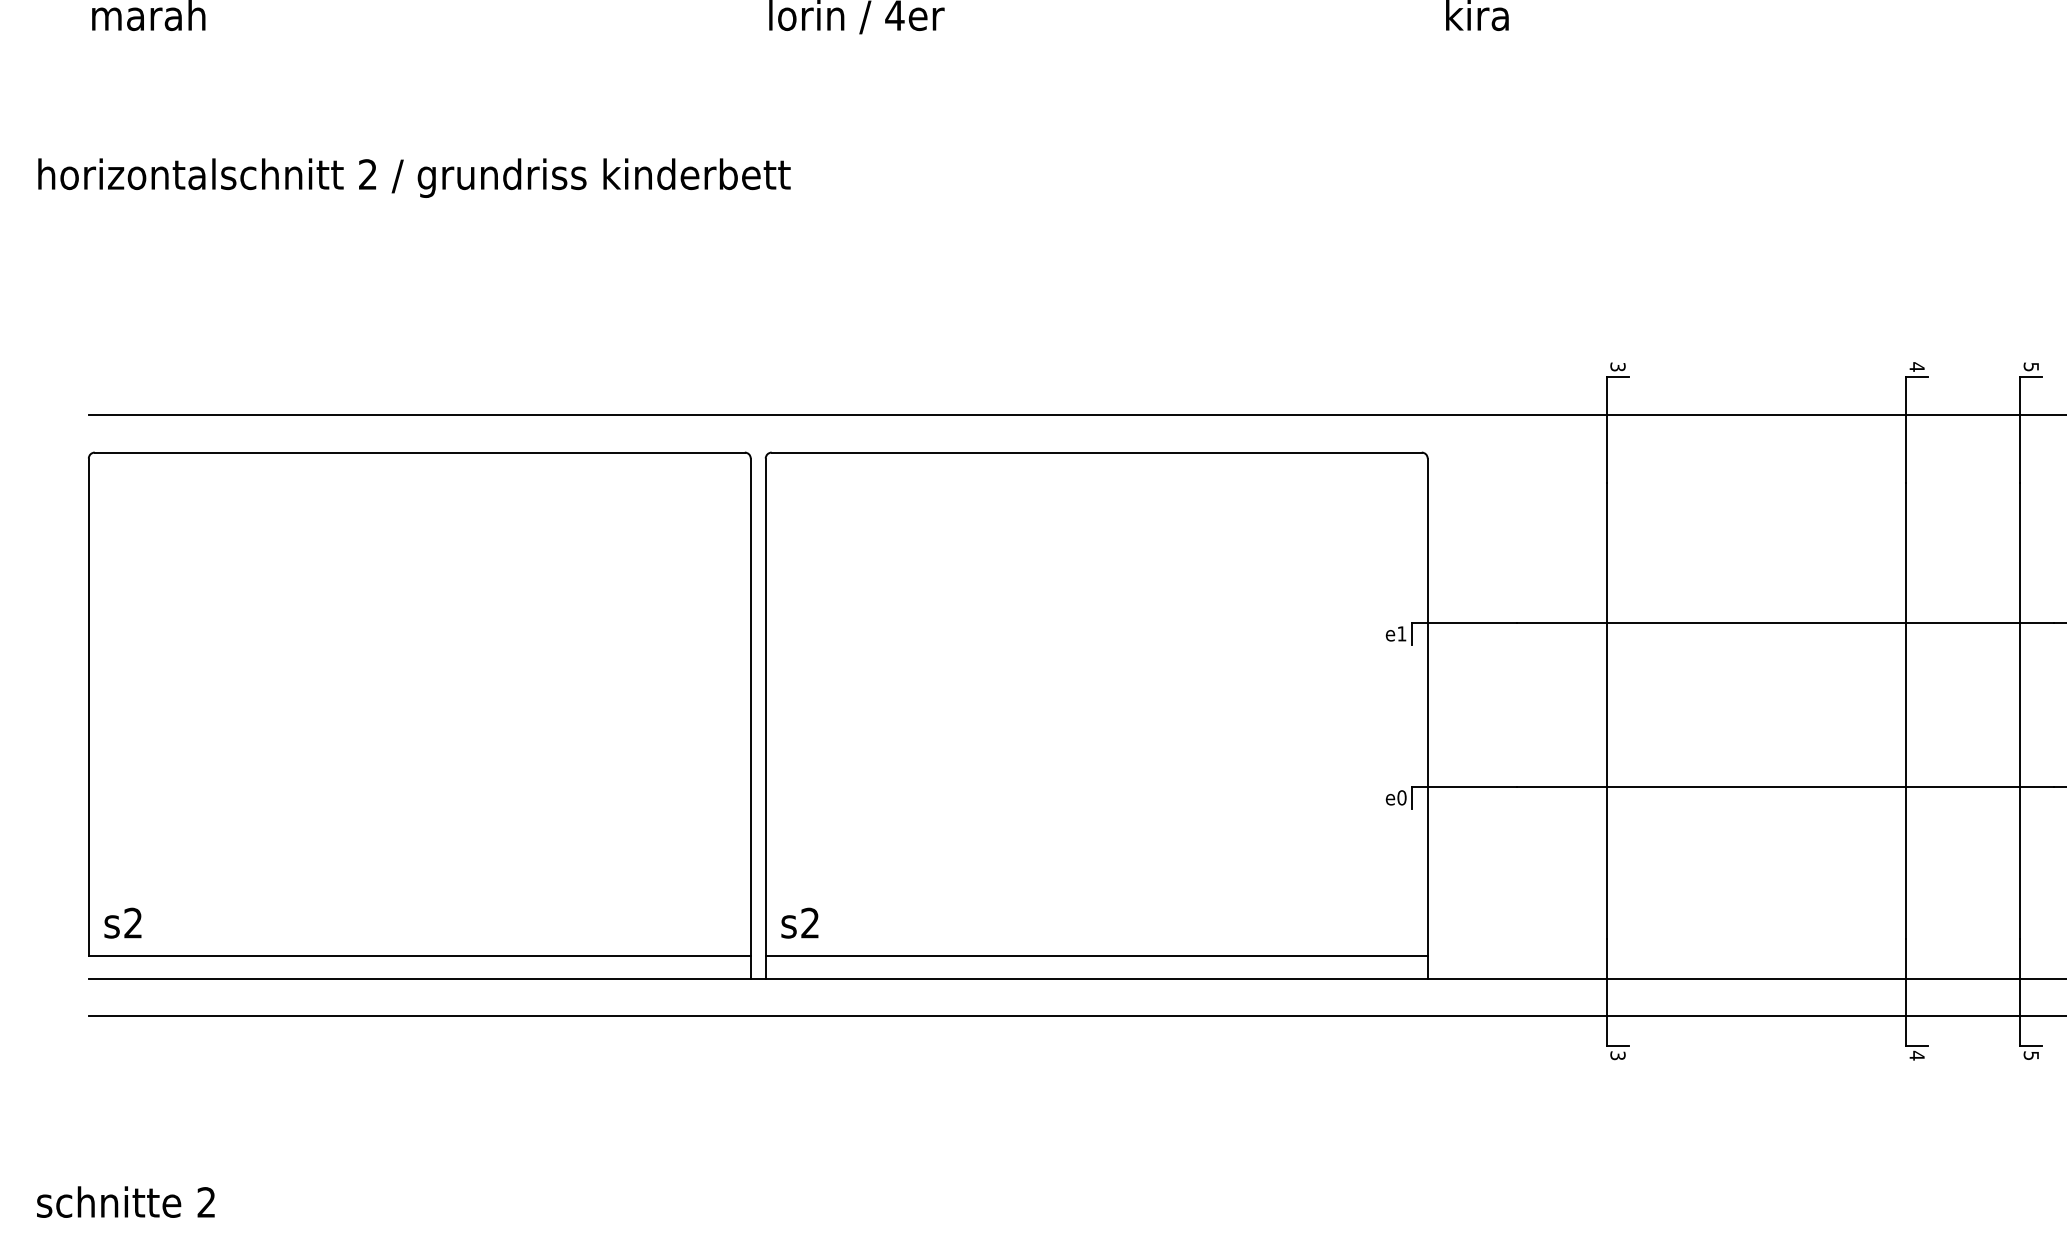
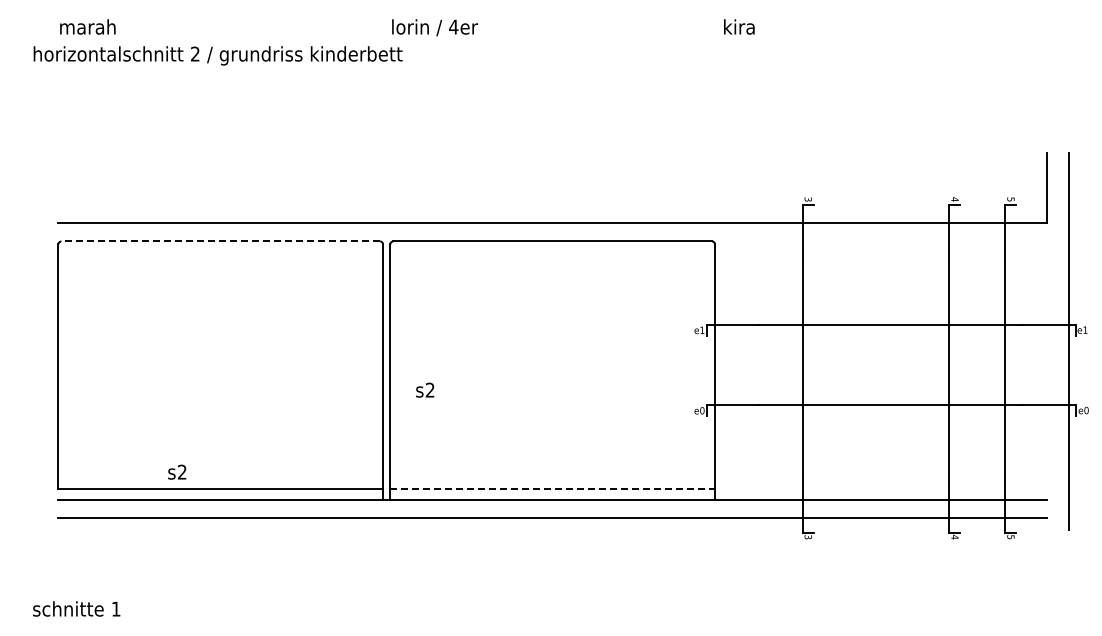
text: (413, 177) -> (217, 55), moved
line: (419, 452) -> (220, 241), solid -> dashed
text: (123, 921) -> (177, 471), moved
text: (800, 921) -> (425, 389), moved
line: (1098, 956) -> (553, 488), solid -> dashed
text: (205, 1201) -> (115, 608), 2 -> 1

